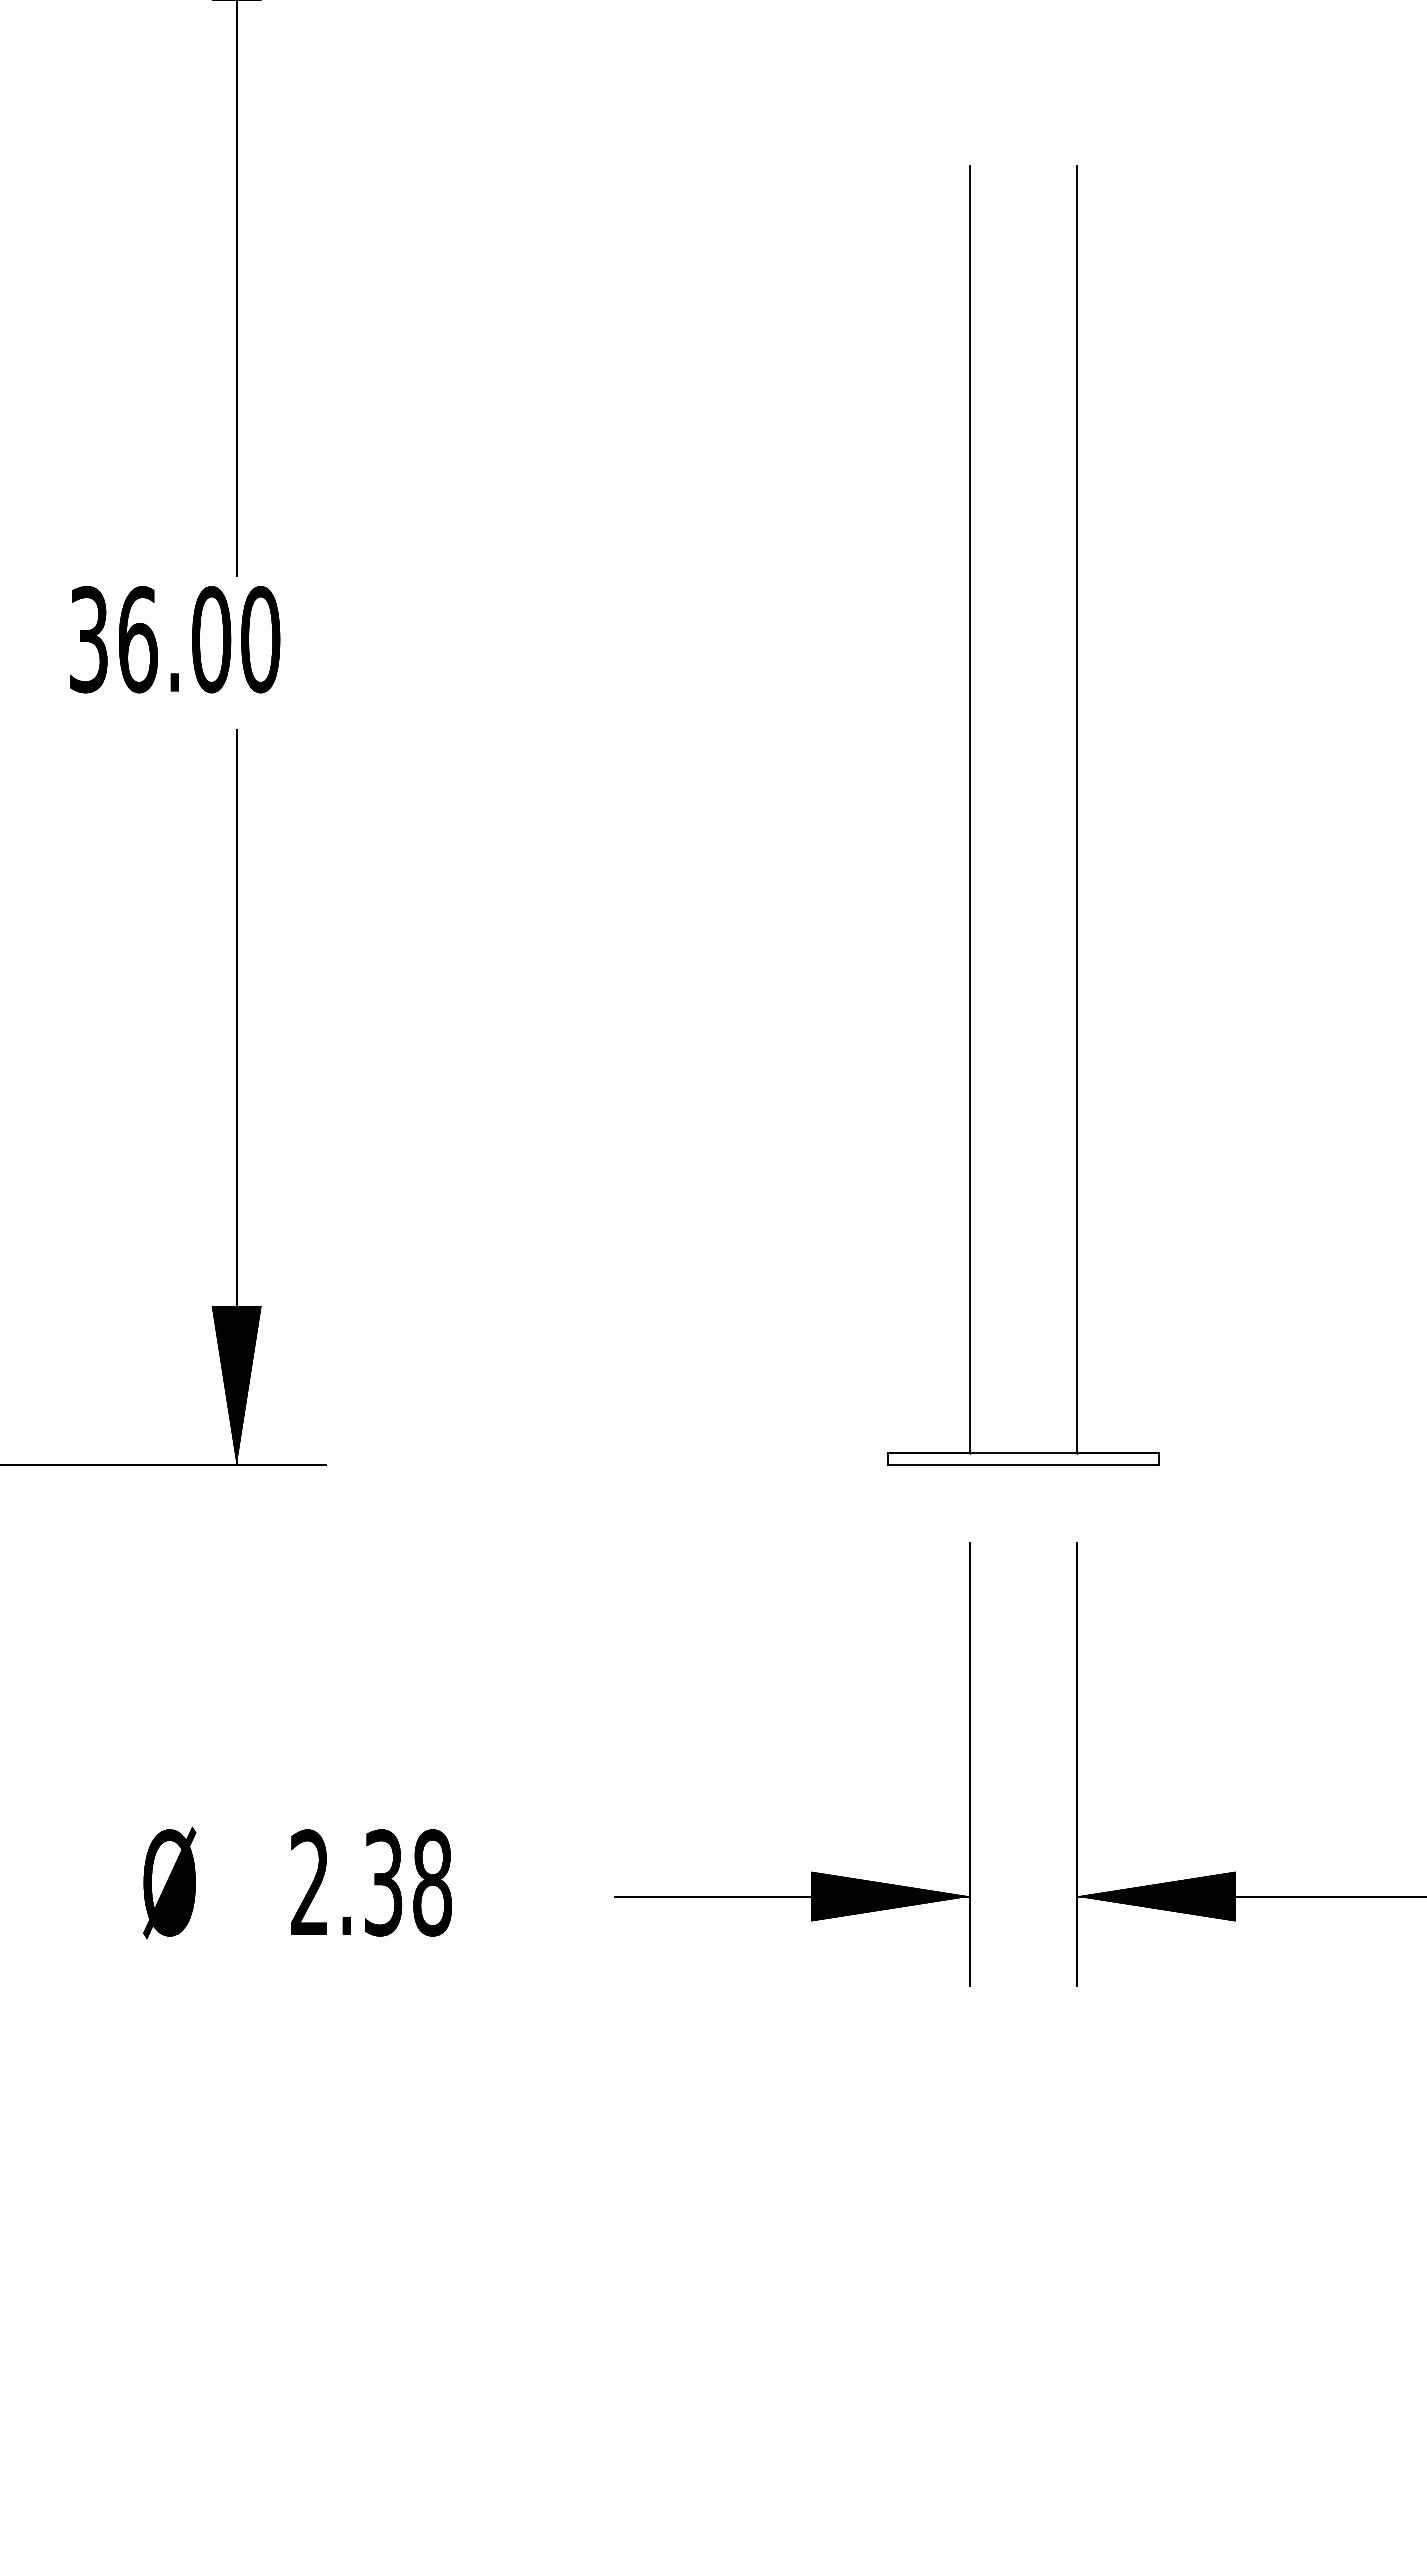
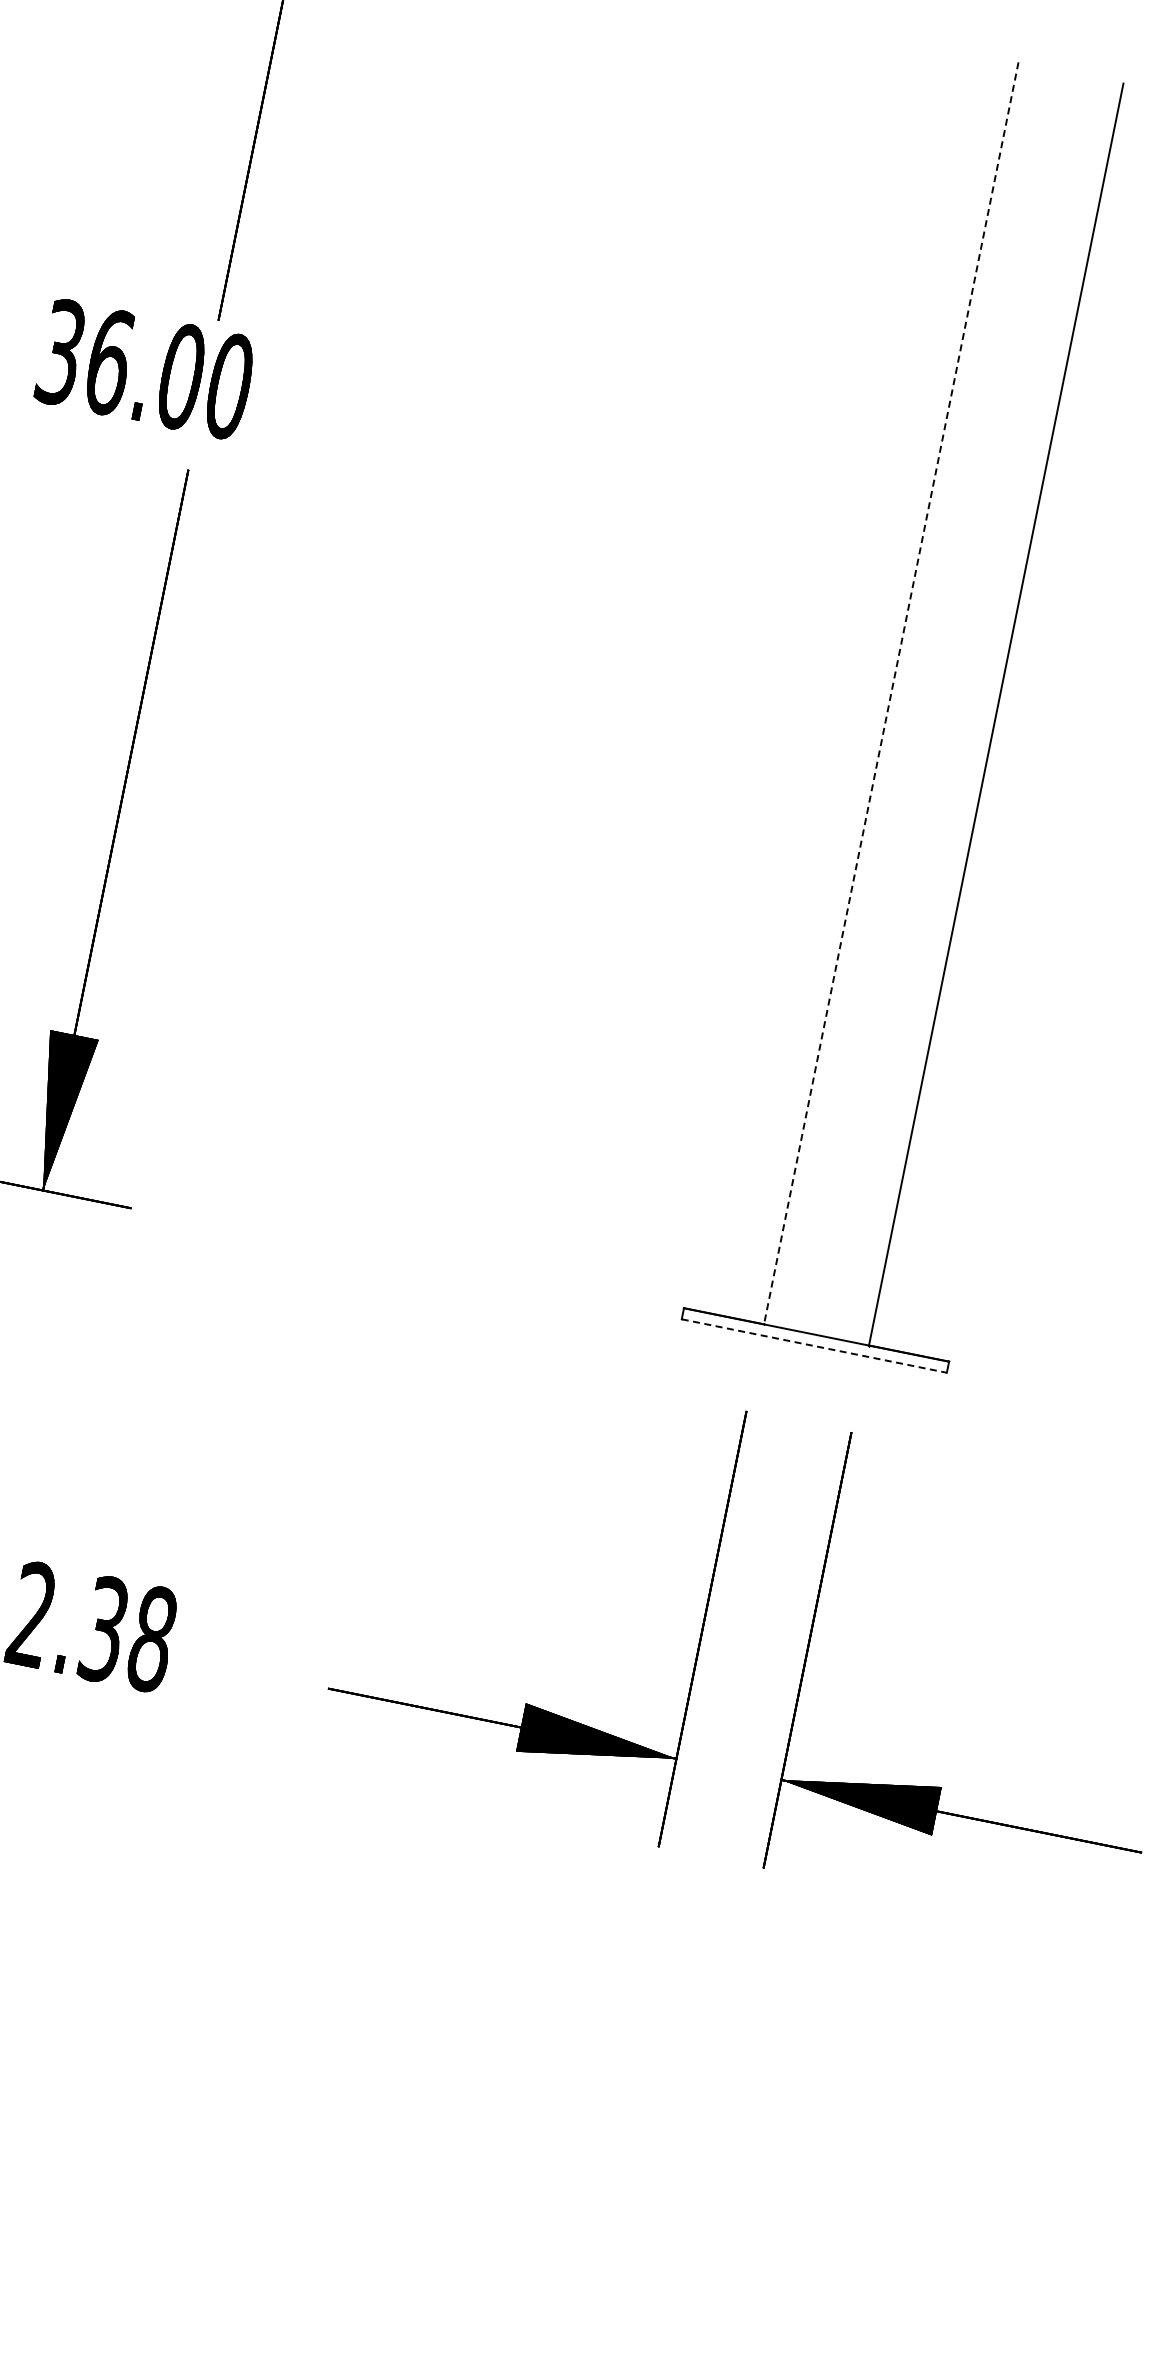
line: (969, 809) -> (890, 693), solid -> dashed
line: (1023, 1464) -> (814, 1345), solid -> dashed

